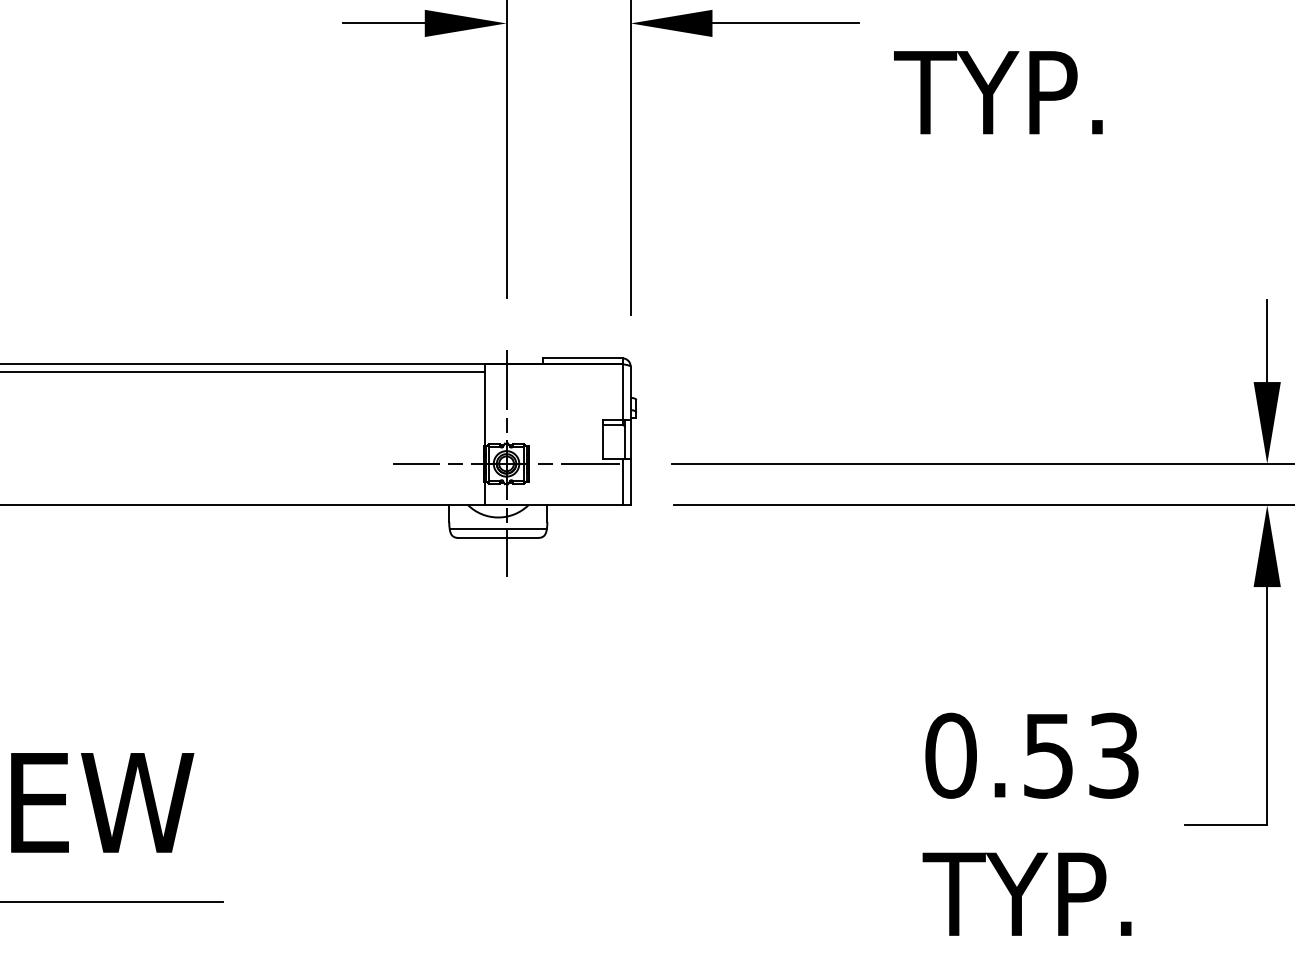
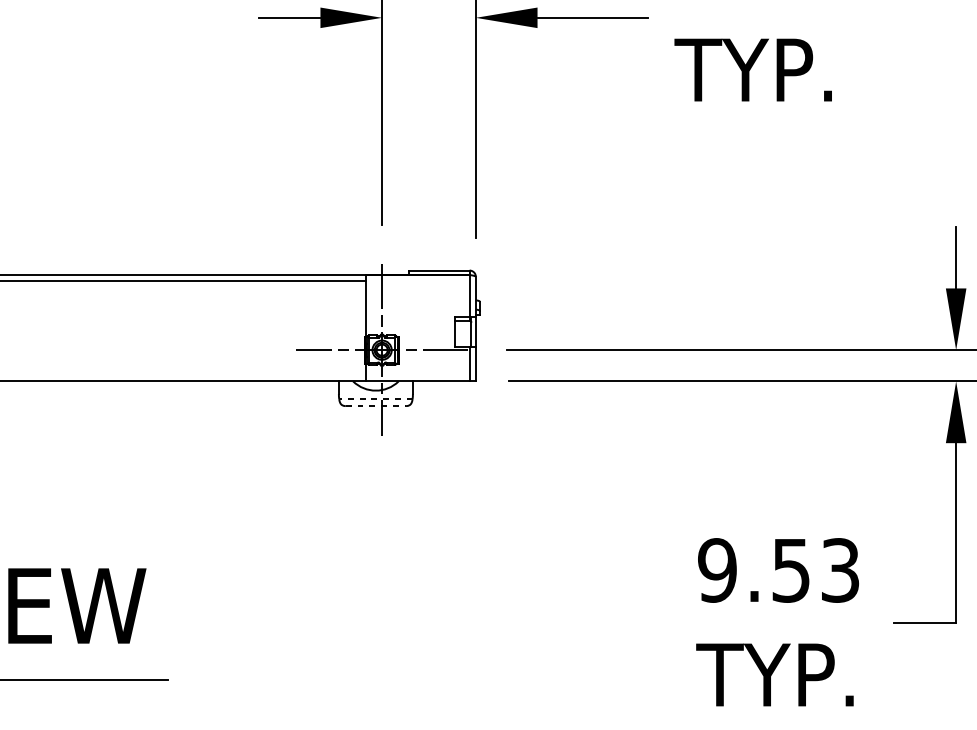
line: (498, 528) -> (376, 398), solid -> dashed
line: (498, 537) -> (376, 405), solid -> dashed
text: (950, 755) -> (717, 570), 0.53 -> 9.53

